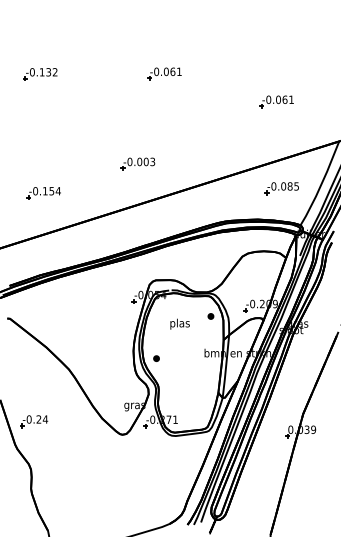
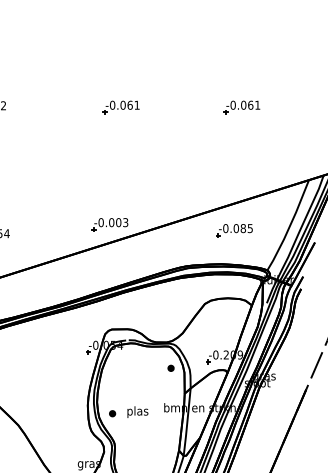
part: (276, 101) -> (241, 107), moved
part: (137, 163) -> (109, 224), moved
part: (281, 188) -> (234, 230), moved
text: (179, 323) -> (137, 411), moved

